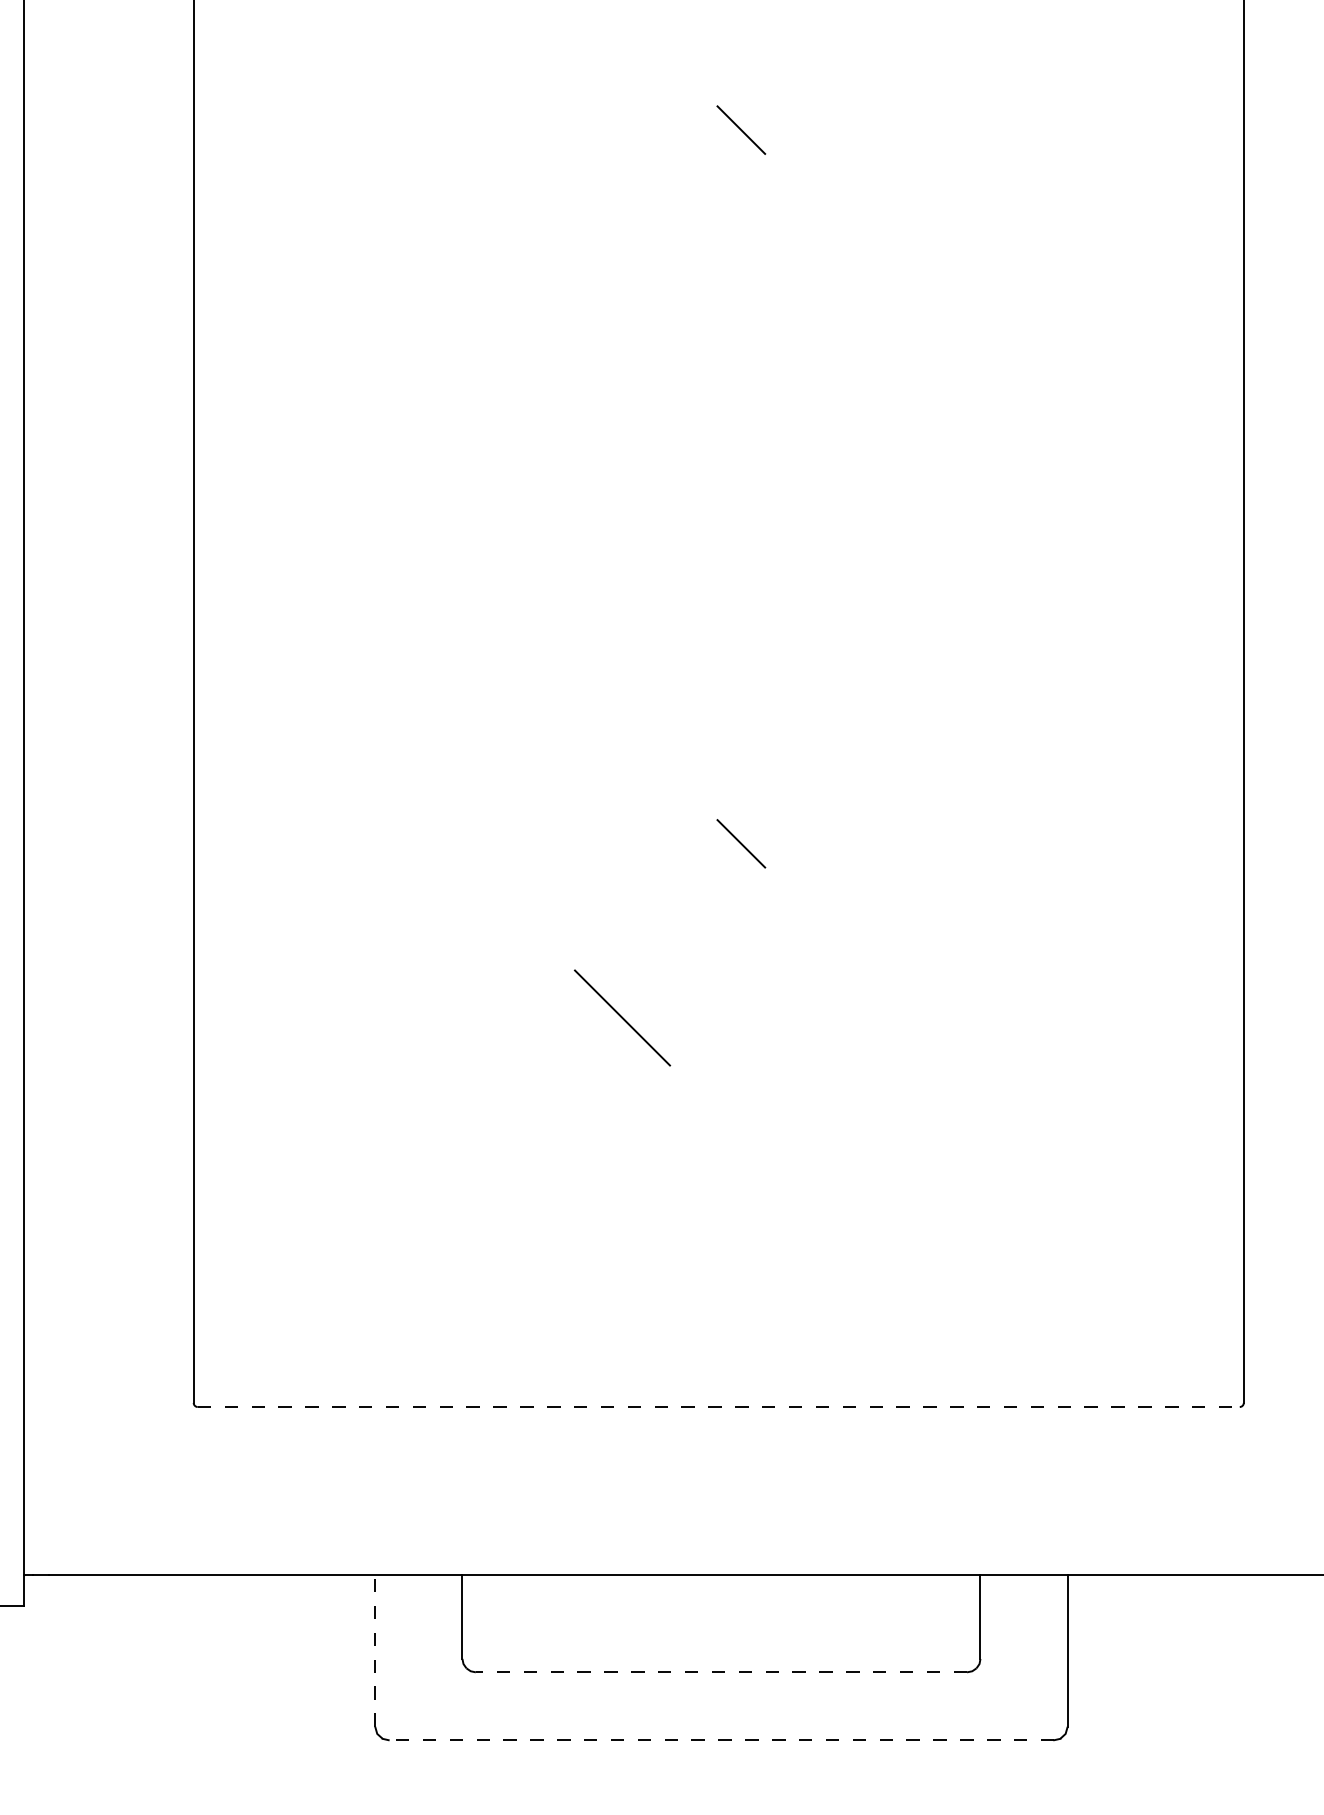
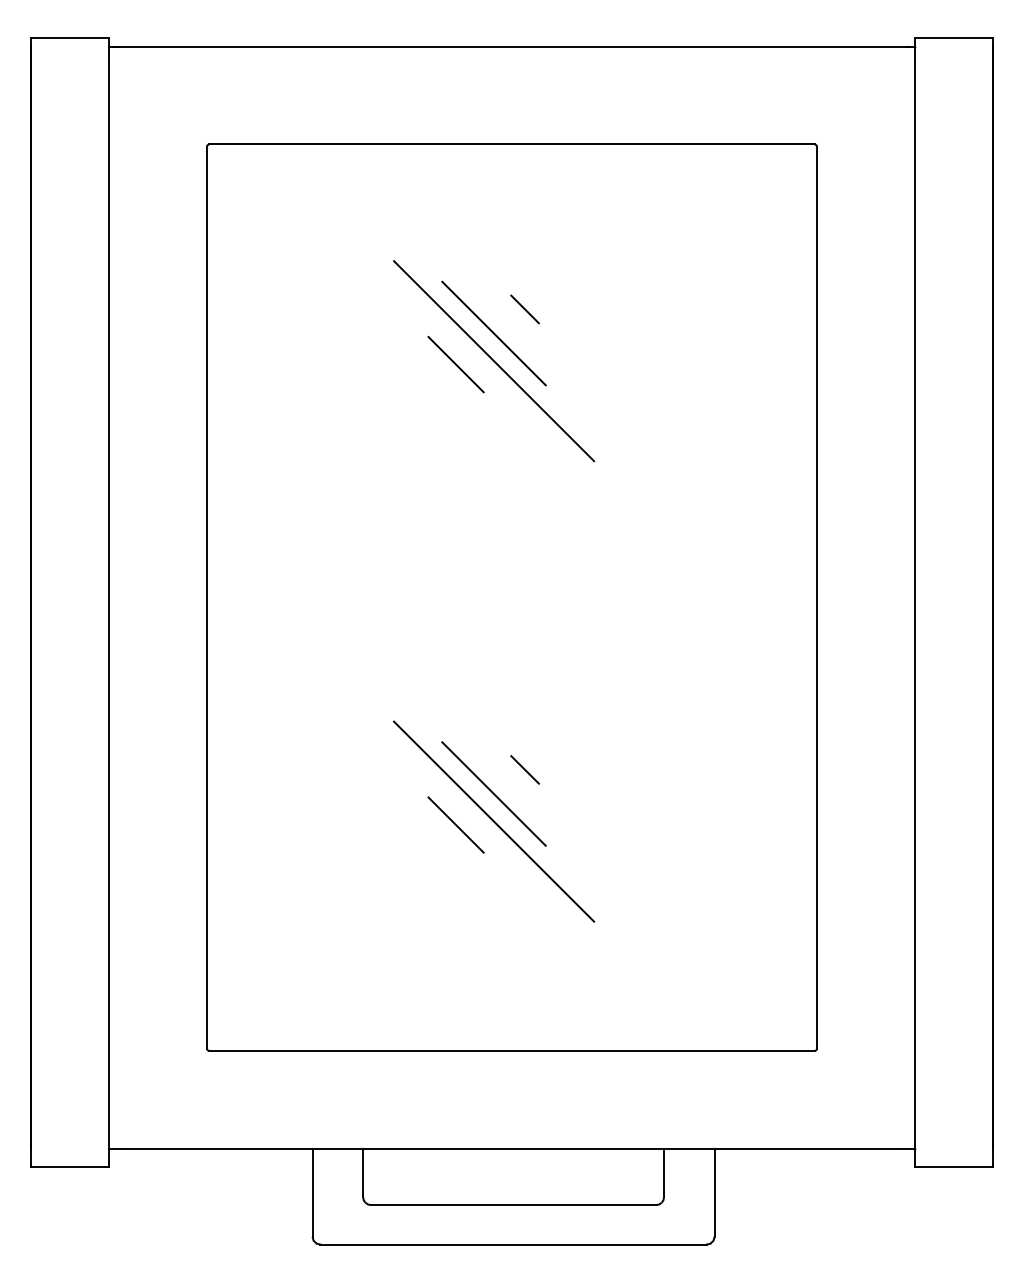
line: (686, 171) -> (493, 333), added
line: (688, 219) -> (494, 361), added
line: (621, 224) -> (455, 364), added
line: (740, 843) -> (524, 769), moved
line: (686, 963) -> (493, 793), added
line: (688, 1011) -> (494, 821), added
line: (719, 1407) -> (512, 1051), dashed -> solid
line: (375, 1650) -> (312, 1192), dashed -> solid
line: (721, 1673) -> (513, 1205), dashed -> solid
line: (721, 1740) -> (513, 1244), dashed -> solid

